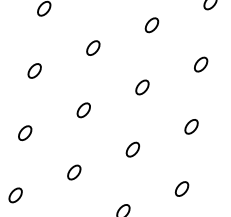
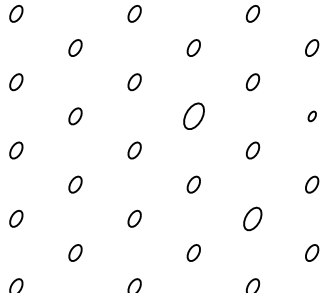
part: (93, 48) -> (193, 116), size x1.6
part: (201, 64) -> (312, 116), size x0.6
part: (133, 149) -> (253, 218), size x1.4

